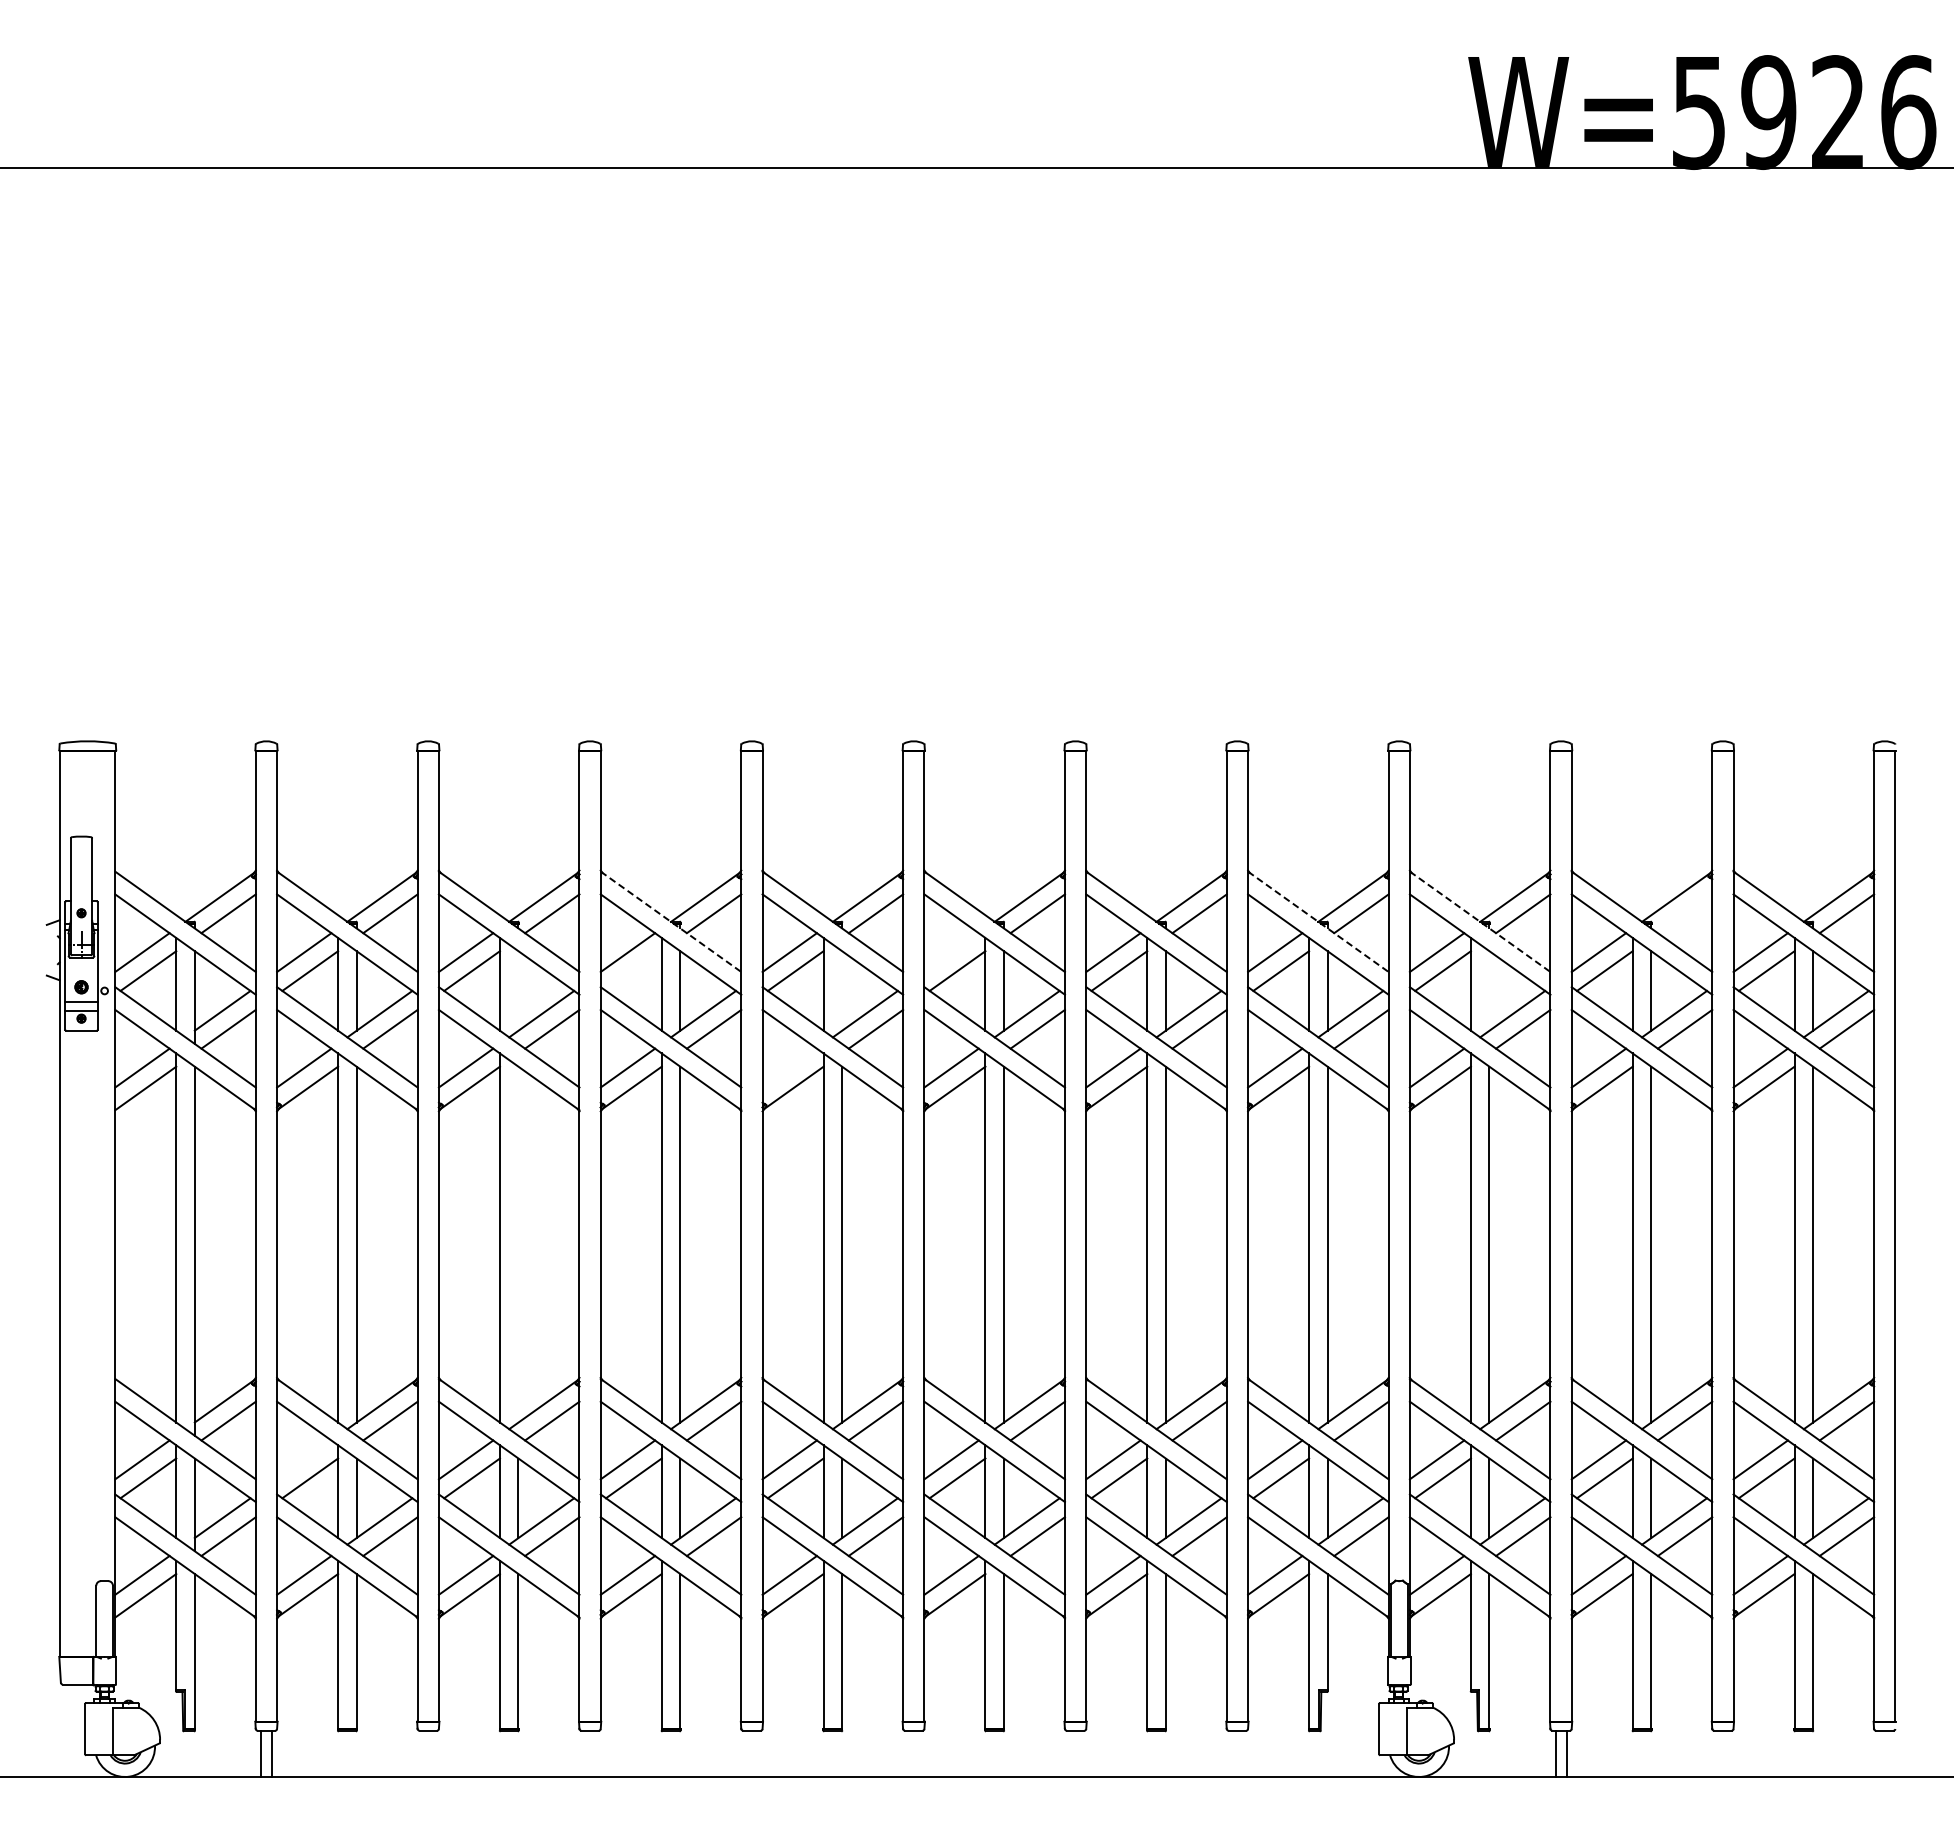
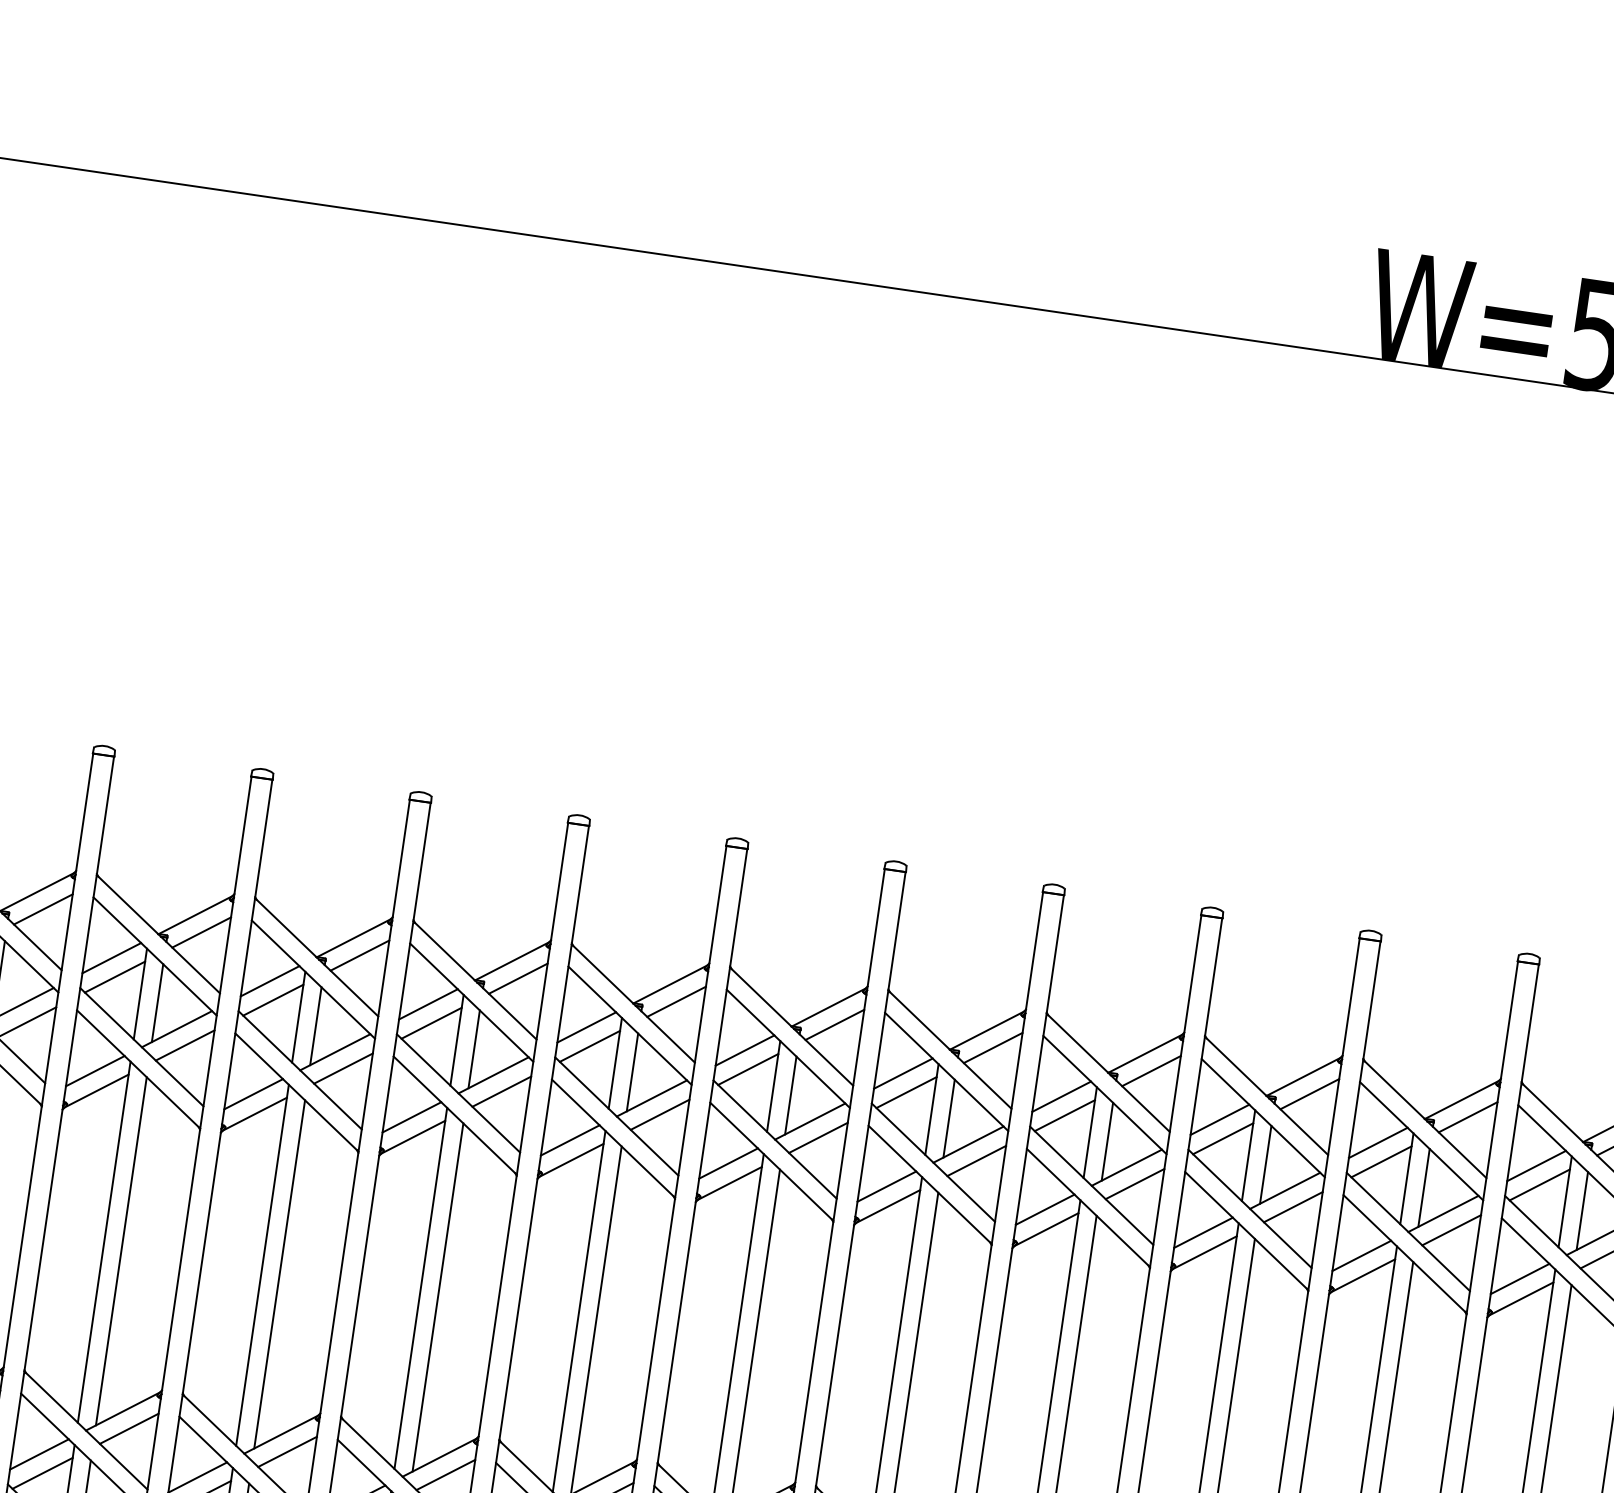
line: (1684, 913) -> (1467, 1116), added
line: (671, 922) -> (475, 981), dashed -> solid
line: (1318, 922) -> (1108, 1073), dashed -> solid
line: (1480, 922) -> (1266, 1096), dashed -> solid
line: (951, 952) -> (744, 1050), added
line: (633, 970) -> (431, 1022), added
line: (518, 990) -> (315, 1025), added
line: (842, 990) -> (632, 1072), added
line: (1489, 990) -> (1265, 1164), added
line: (789, 1067) -> (570, 1139), added
line: (518, 1244) -> (279, 1274), added
line: (304, 1459) -> (39, 1454), added

